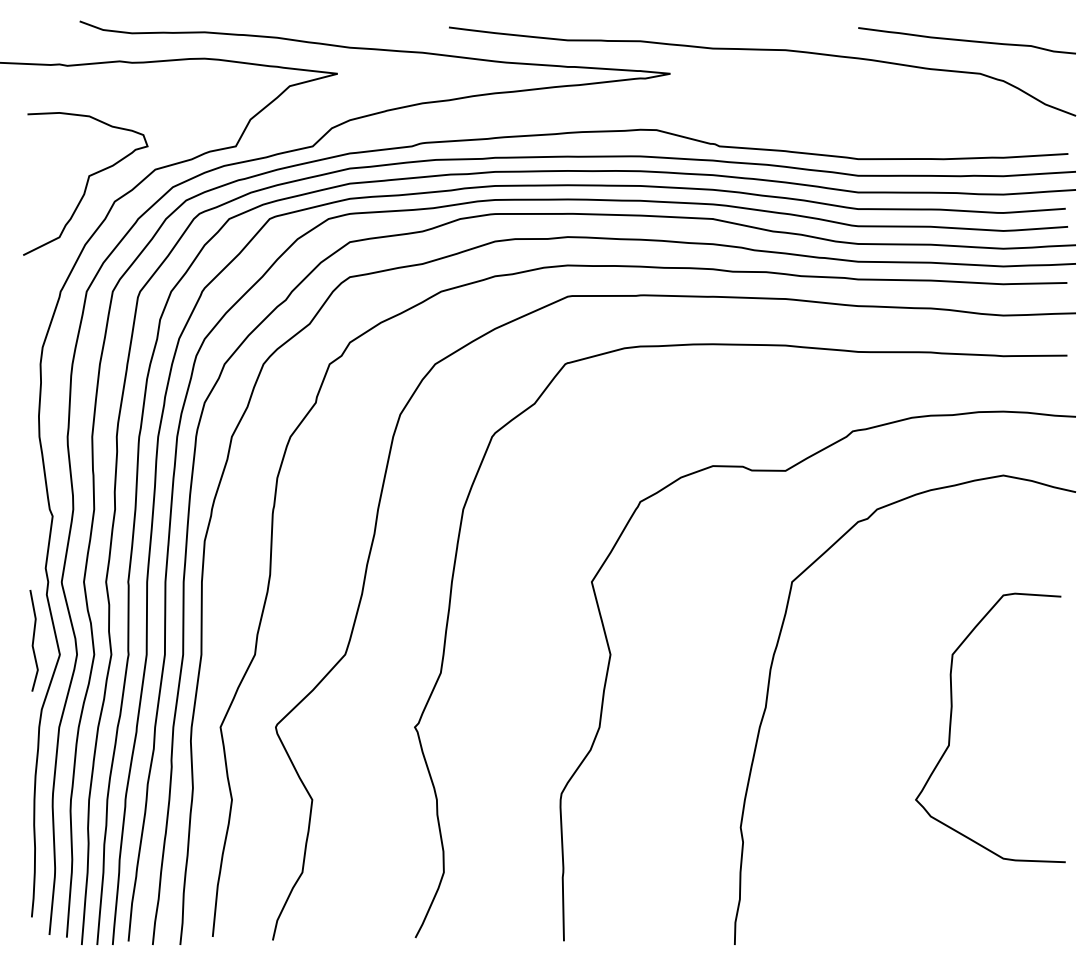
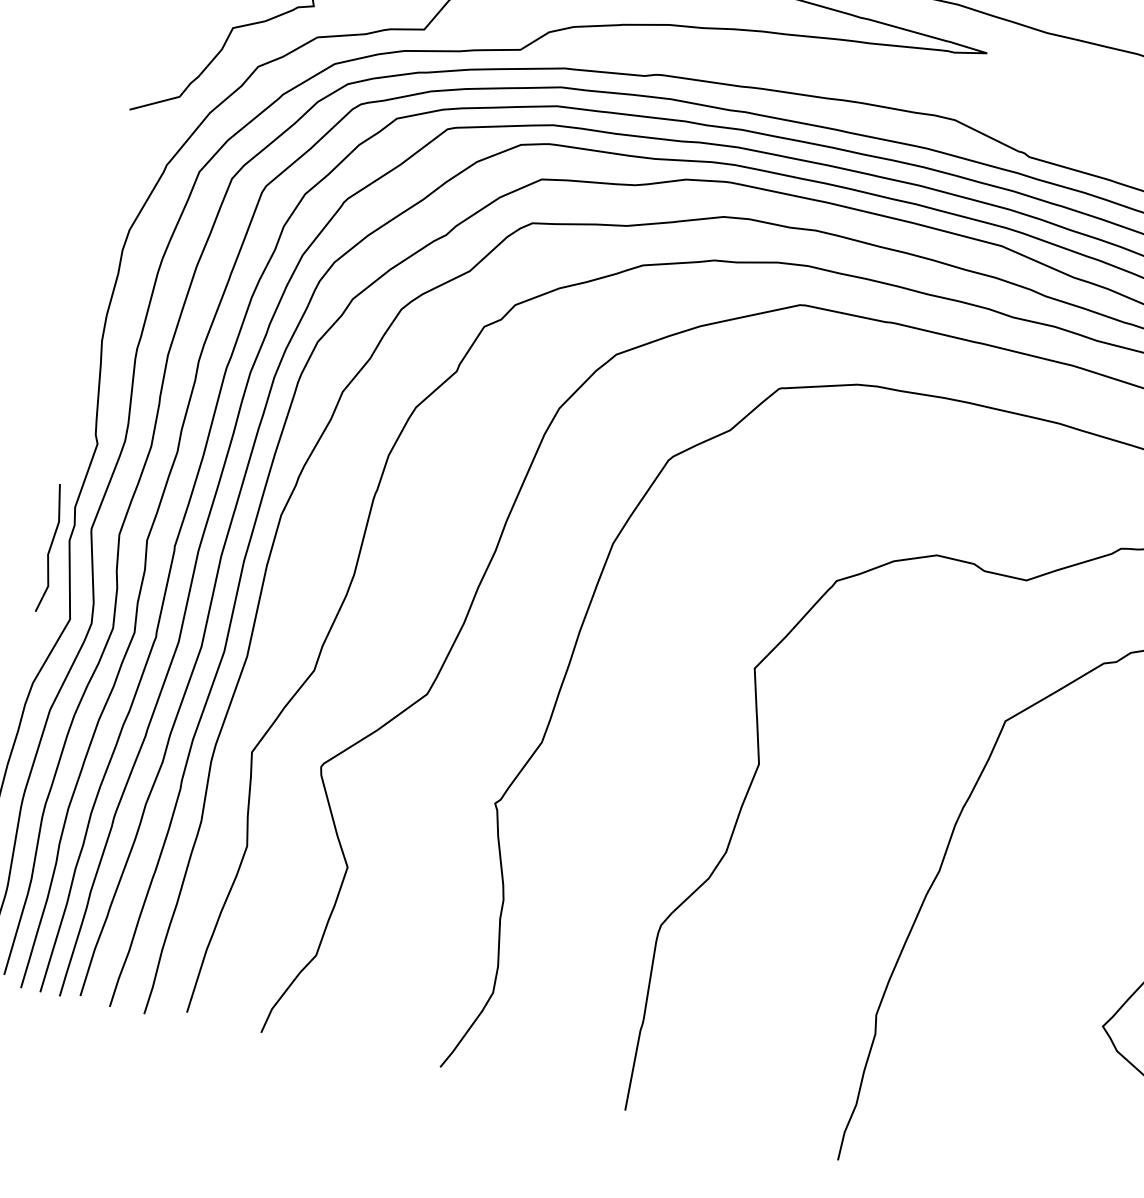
line: (33, 640) -> (50, 548), moved

